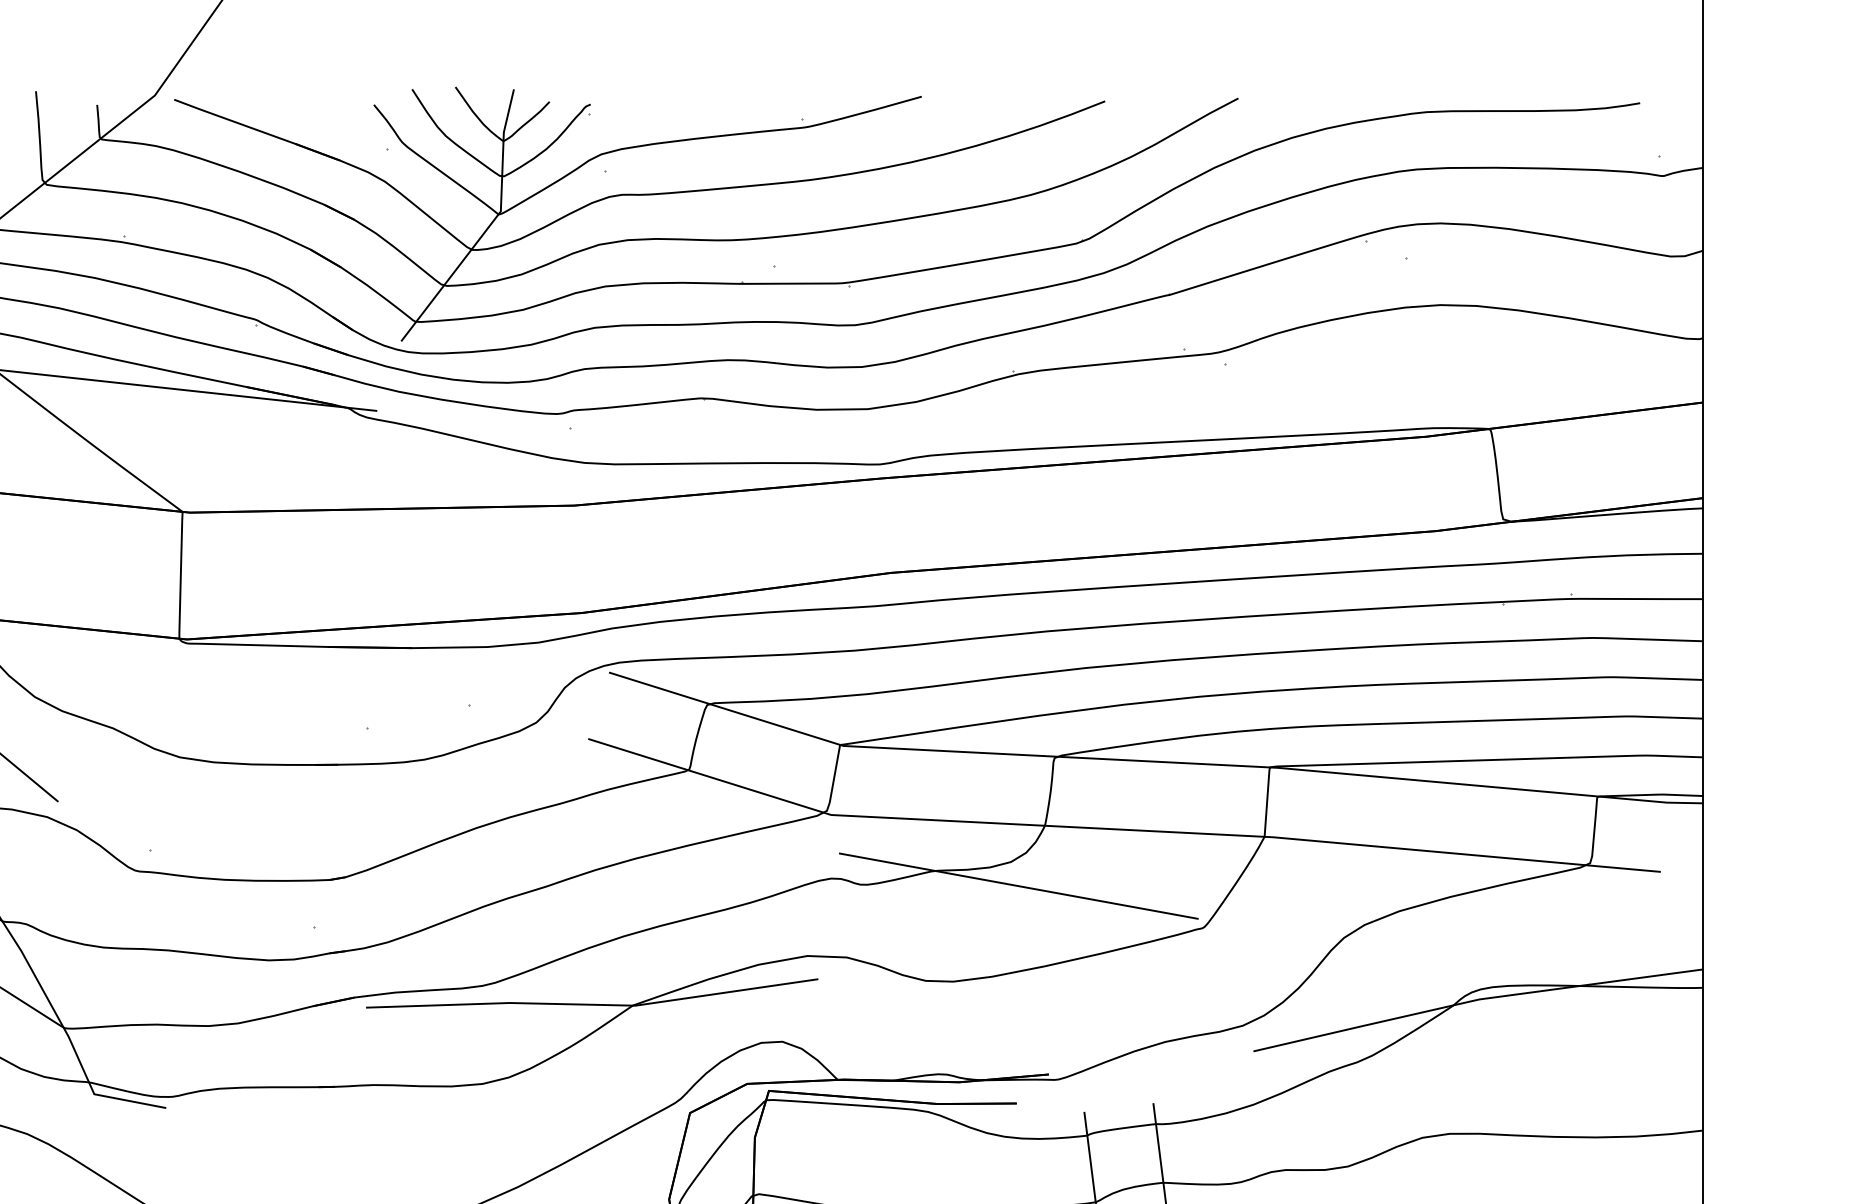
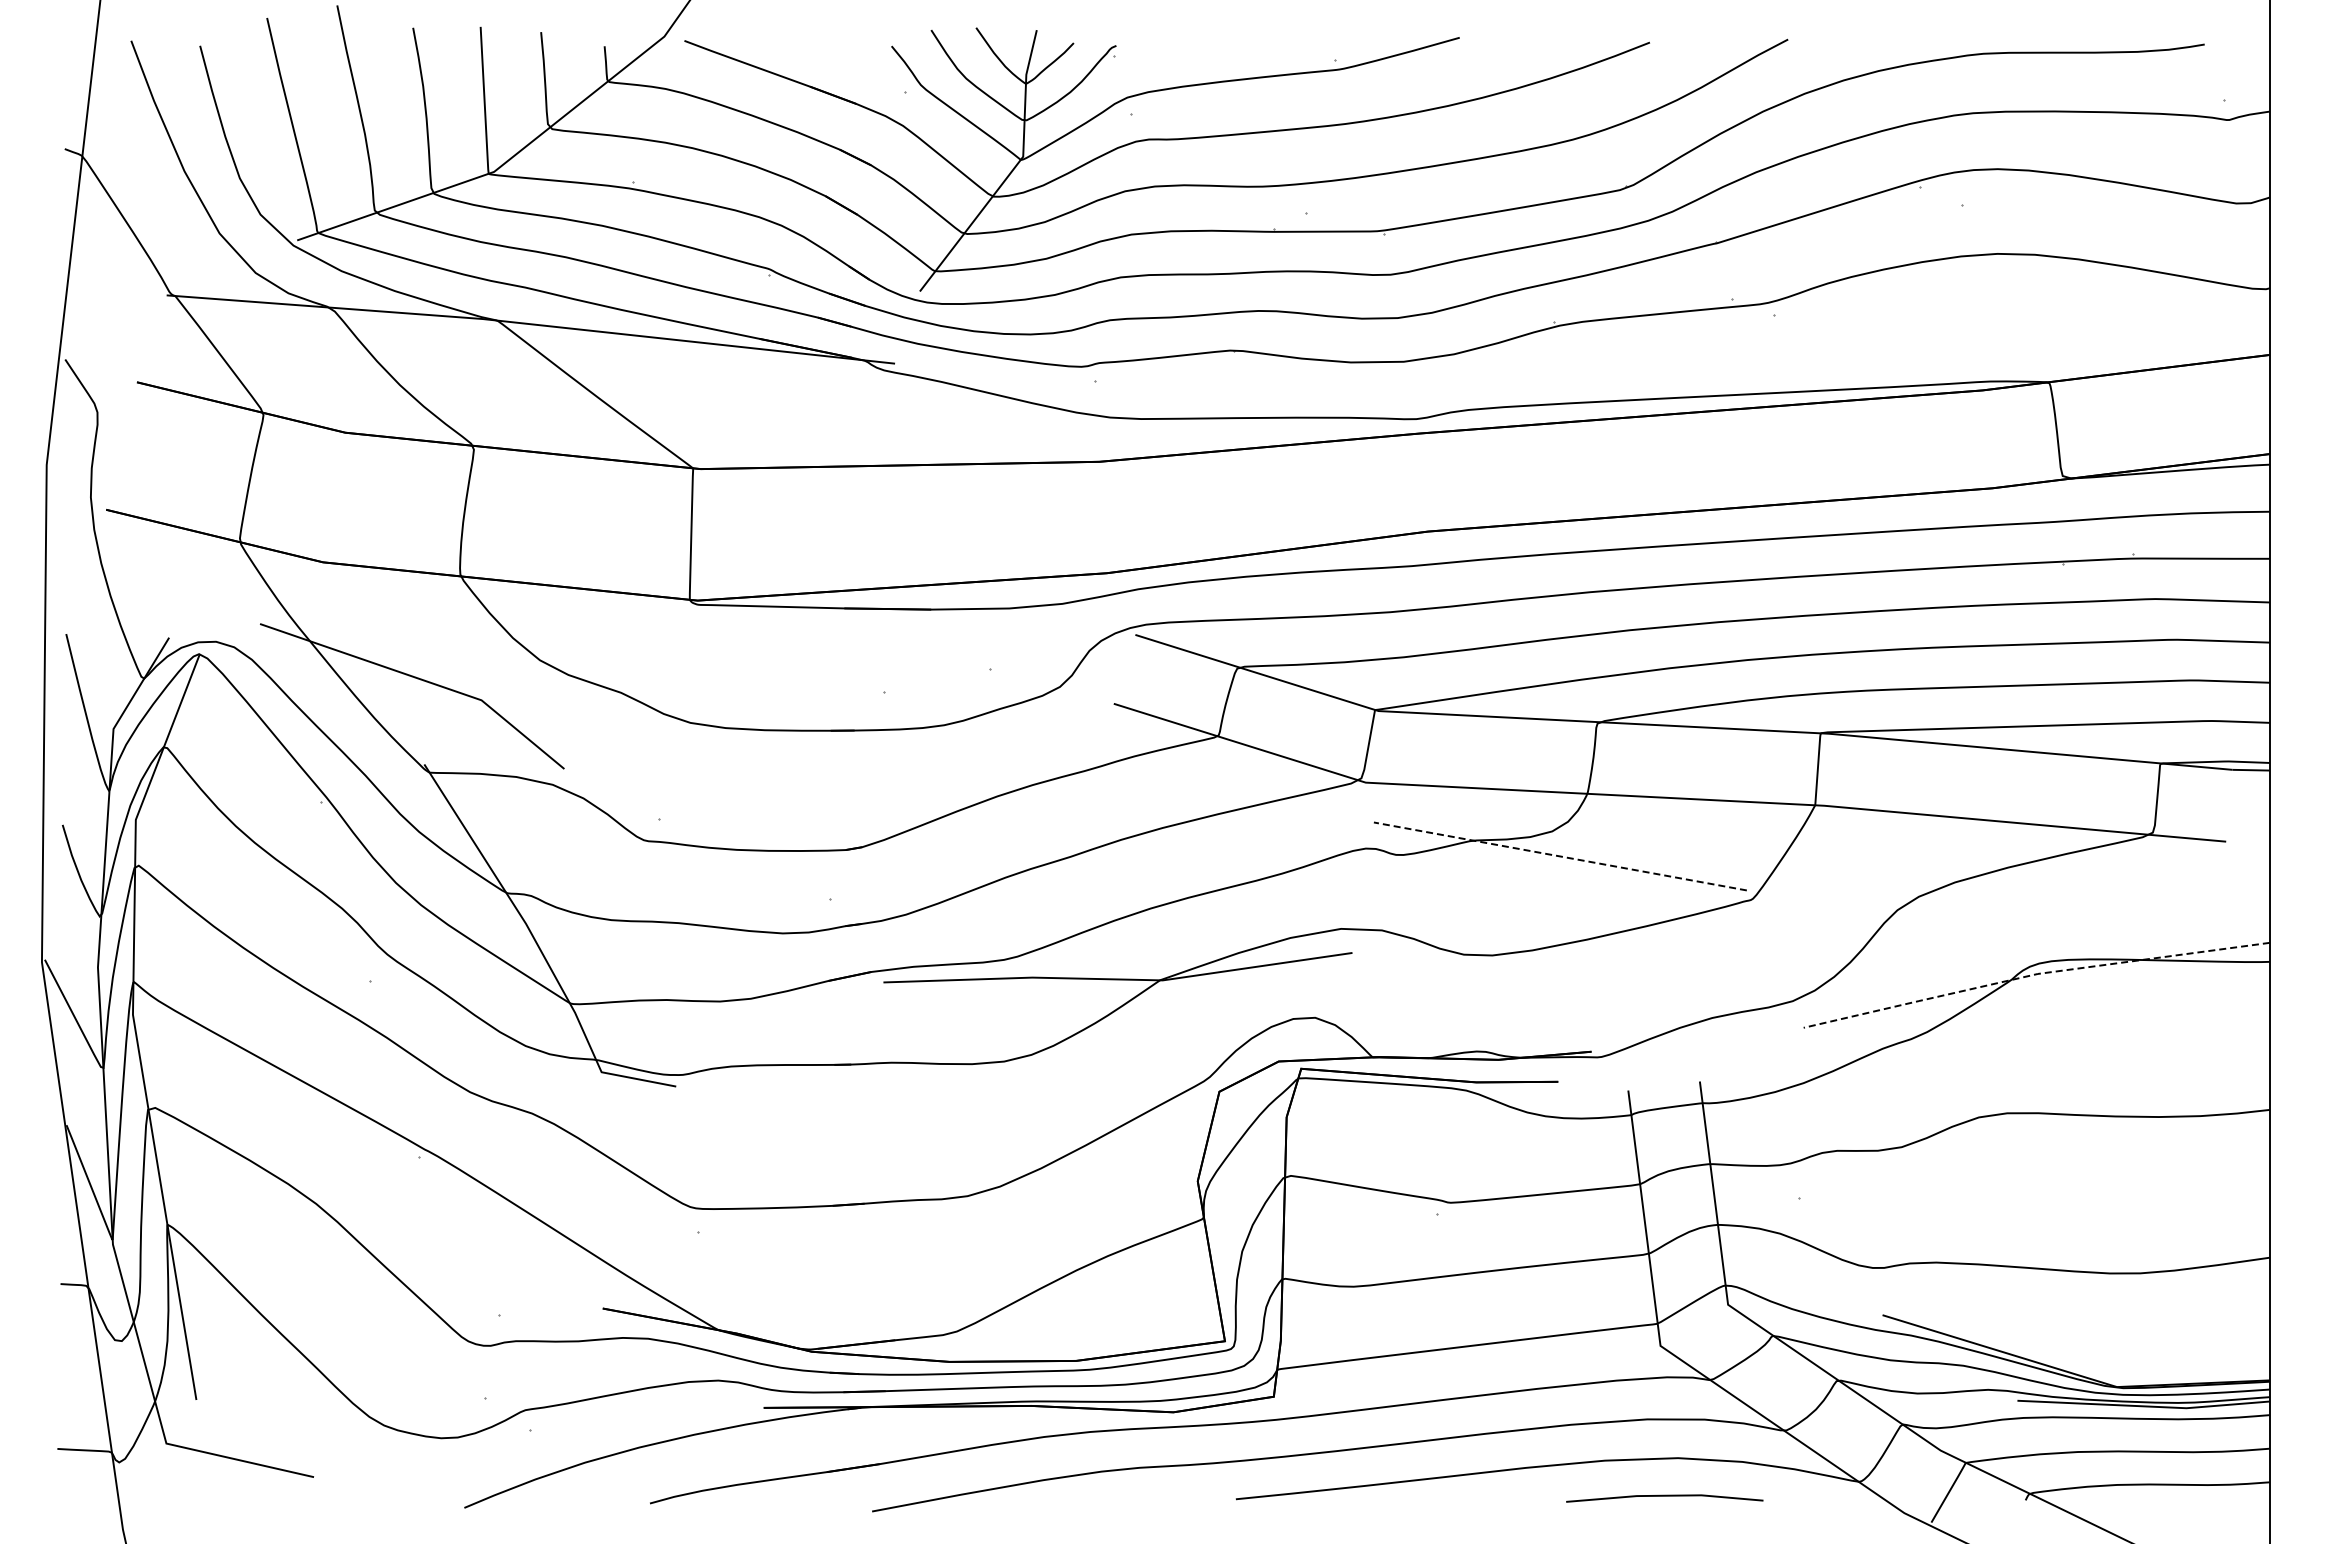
line: (1018, 886) -> (1560, 856), solid -> dashed
line: (1476, 999) -> (2034, 974), solid -> dashed

